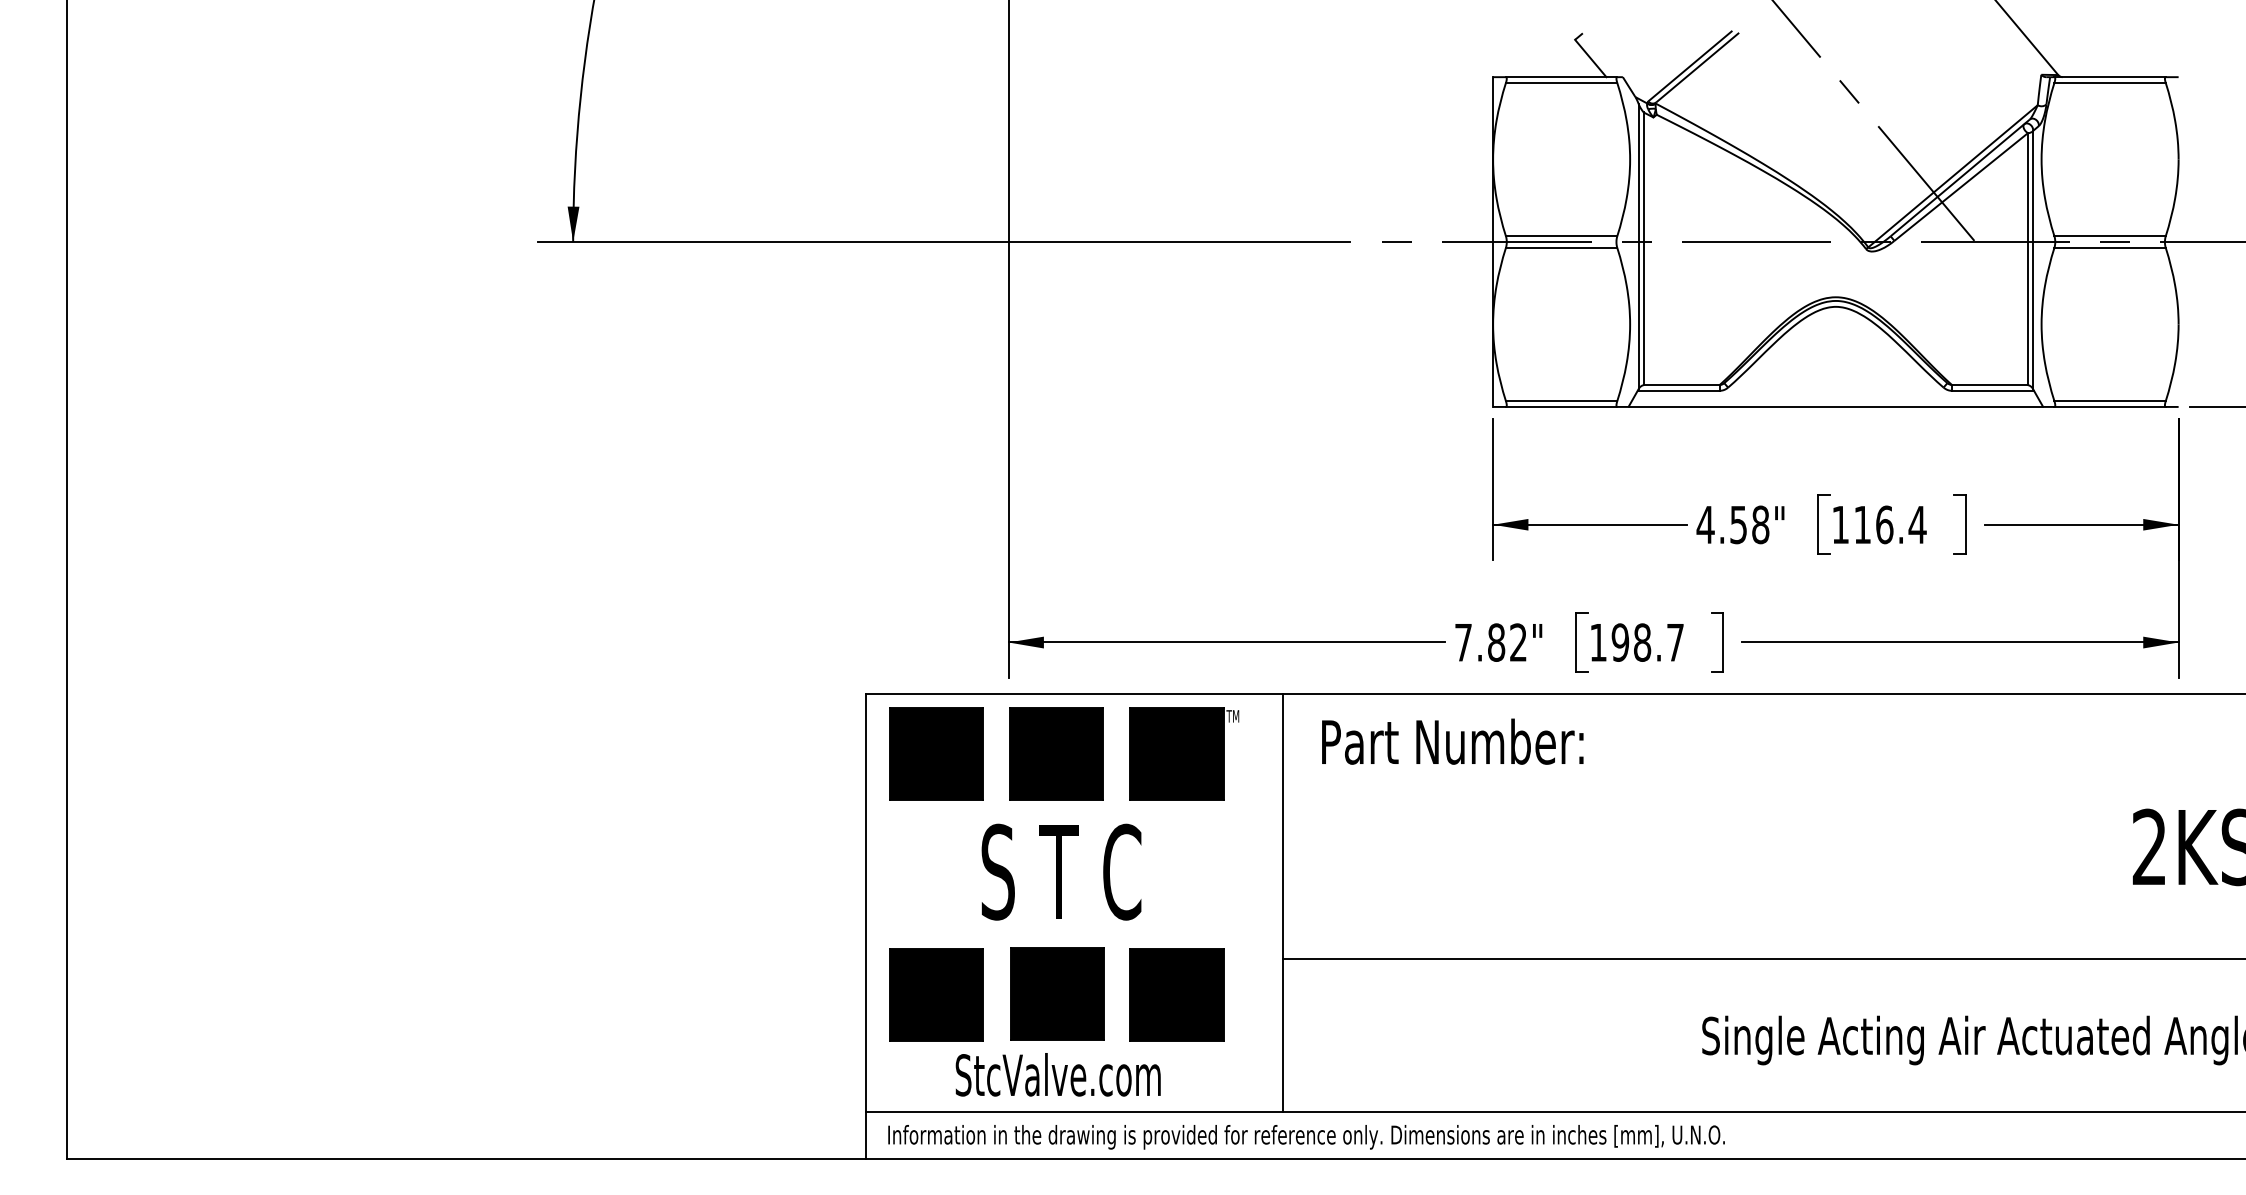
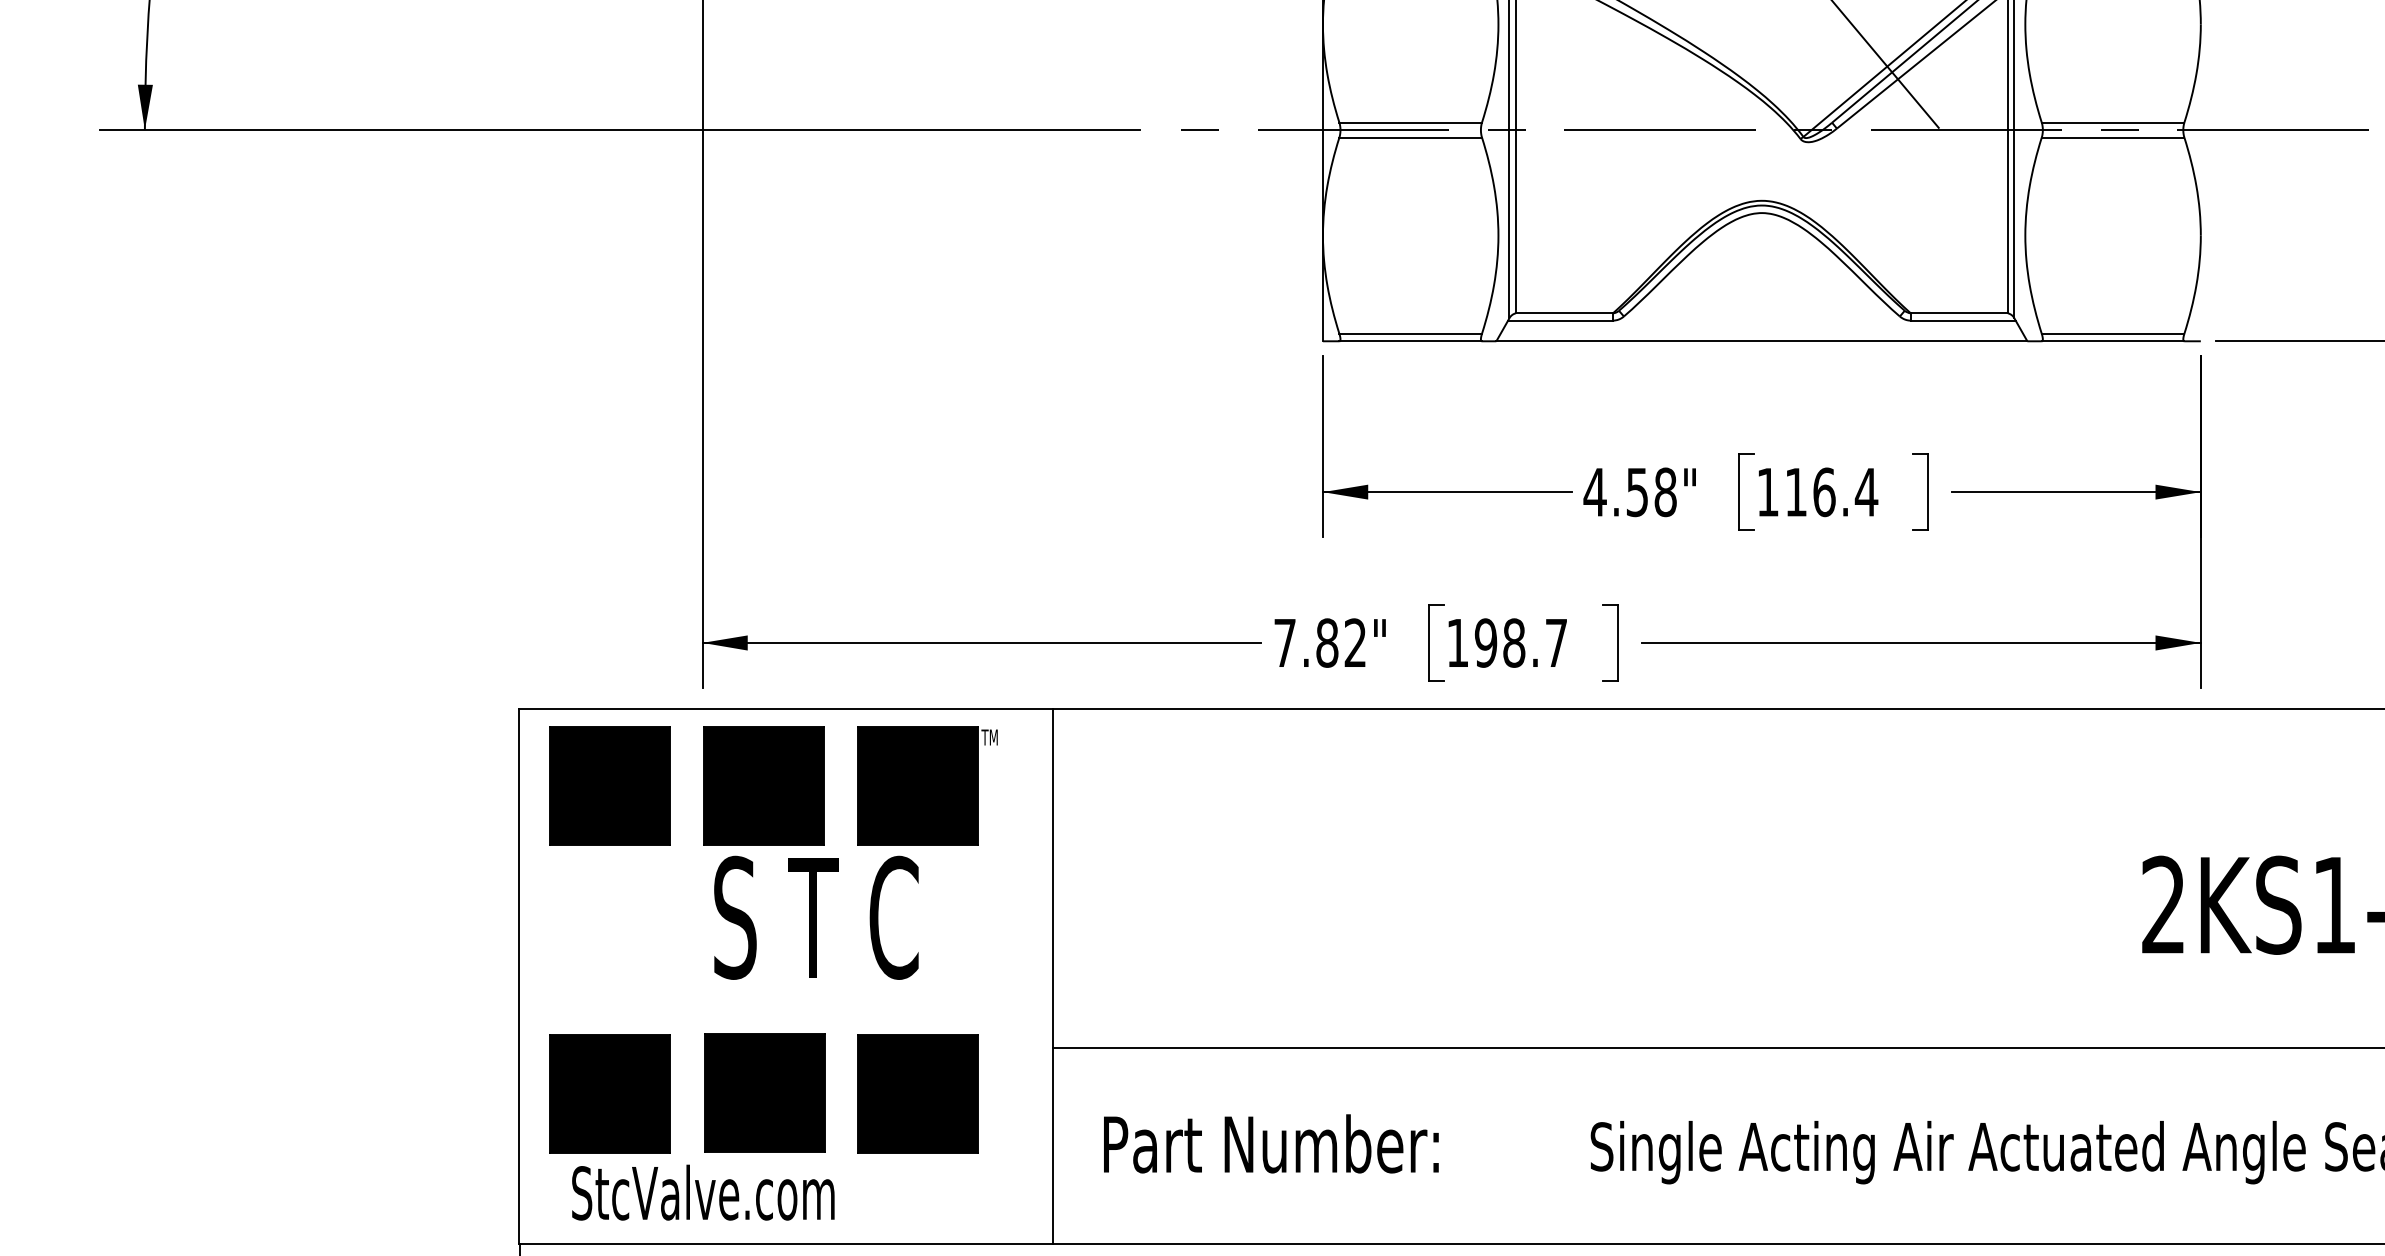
text: (1452, 741) -> (1270, 1143), moved
text: (1061, 871) -> (816, 916), moved
text: (1057, 1074) -> (702, 1192), moved

